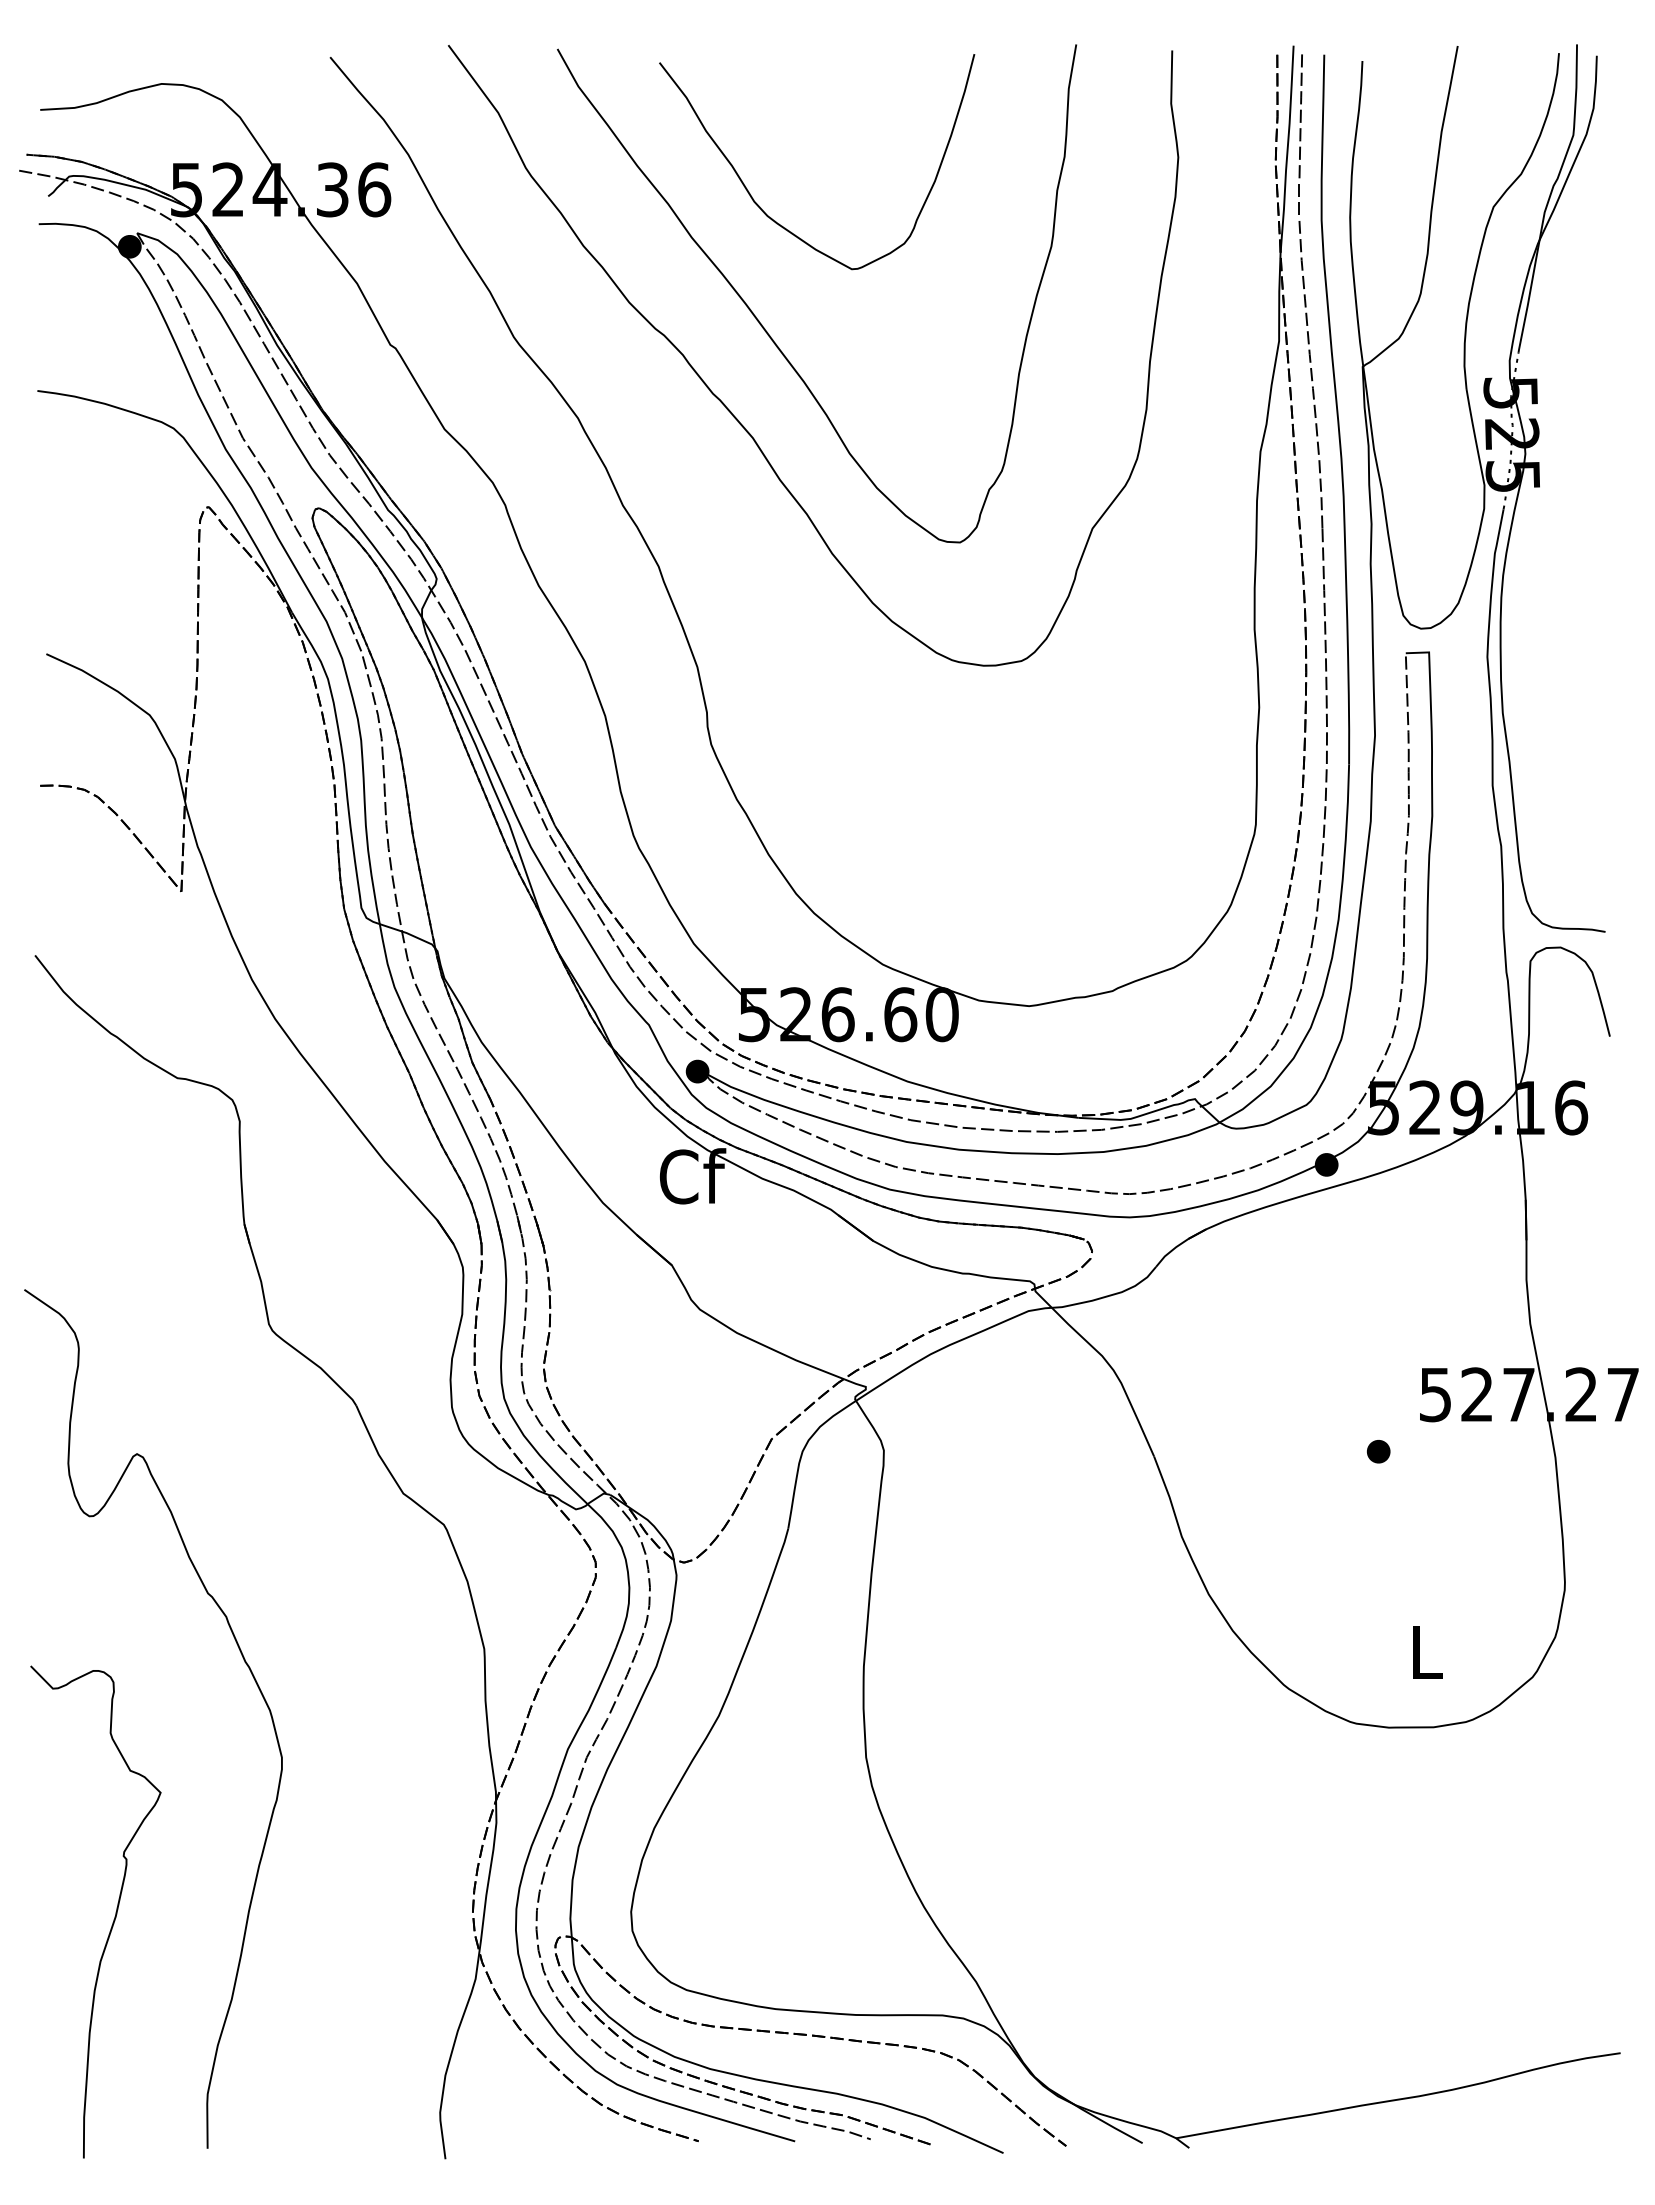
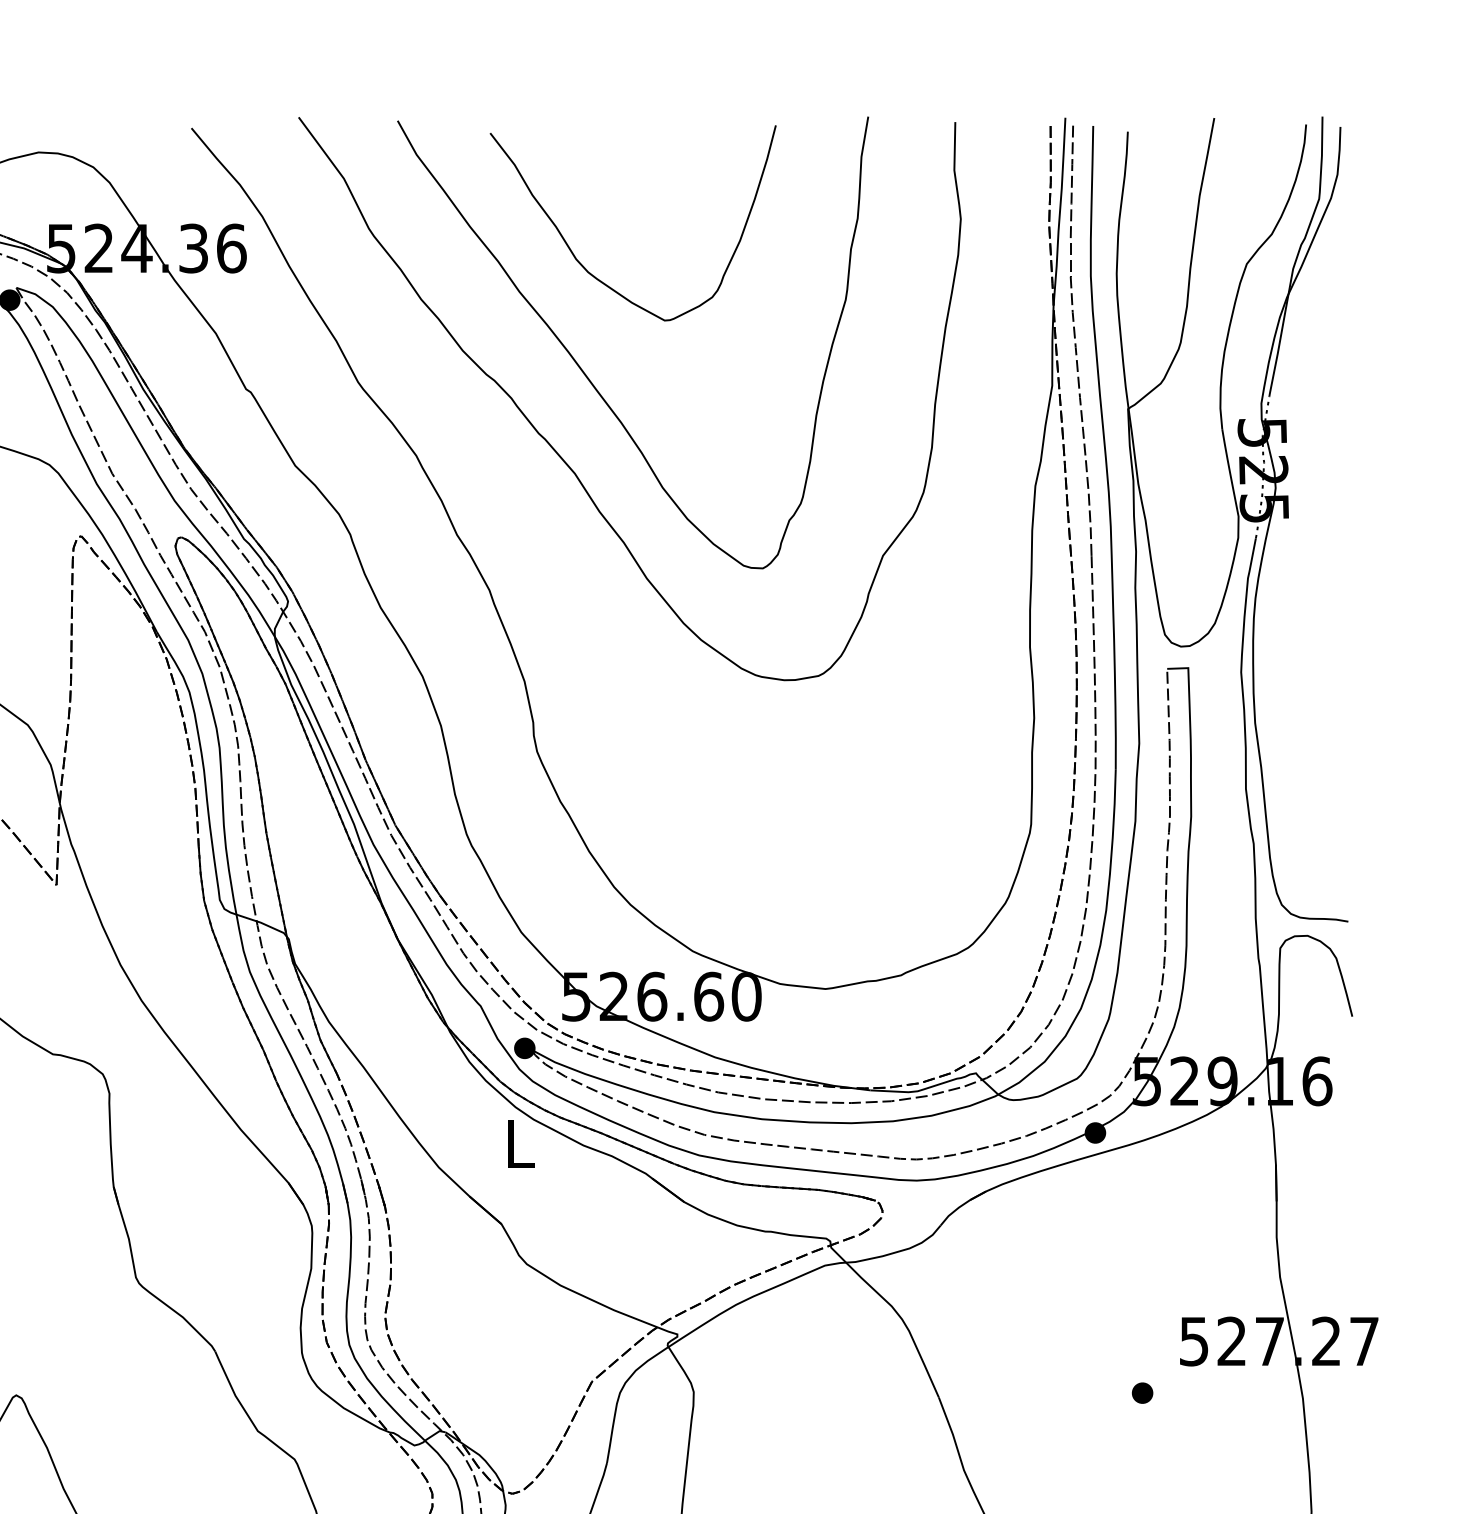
text: (692, 1176) -> (520, 1143), Cf -> L

